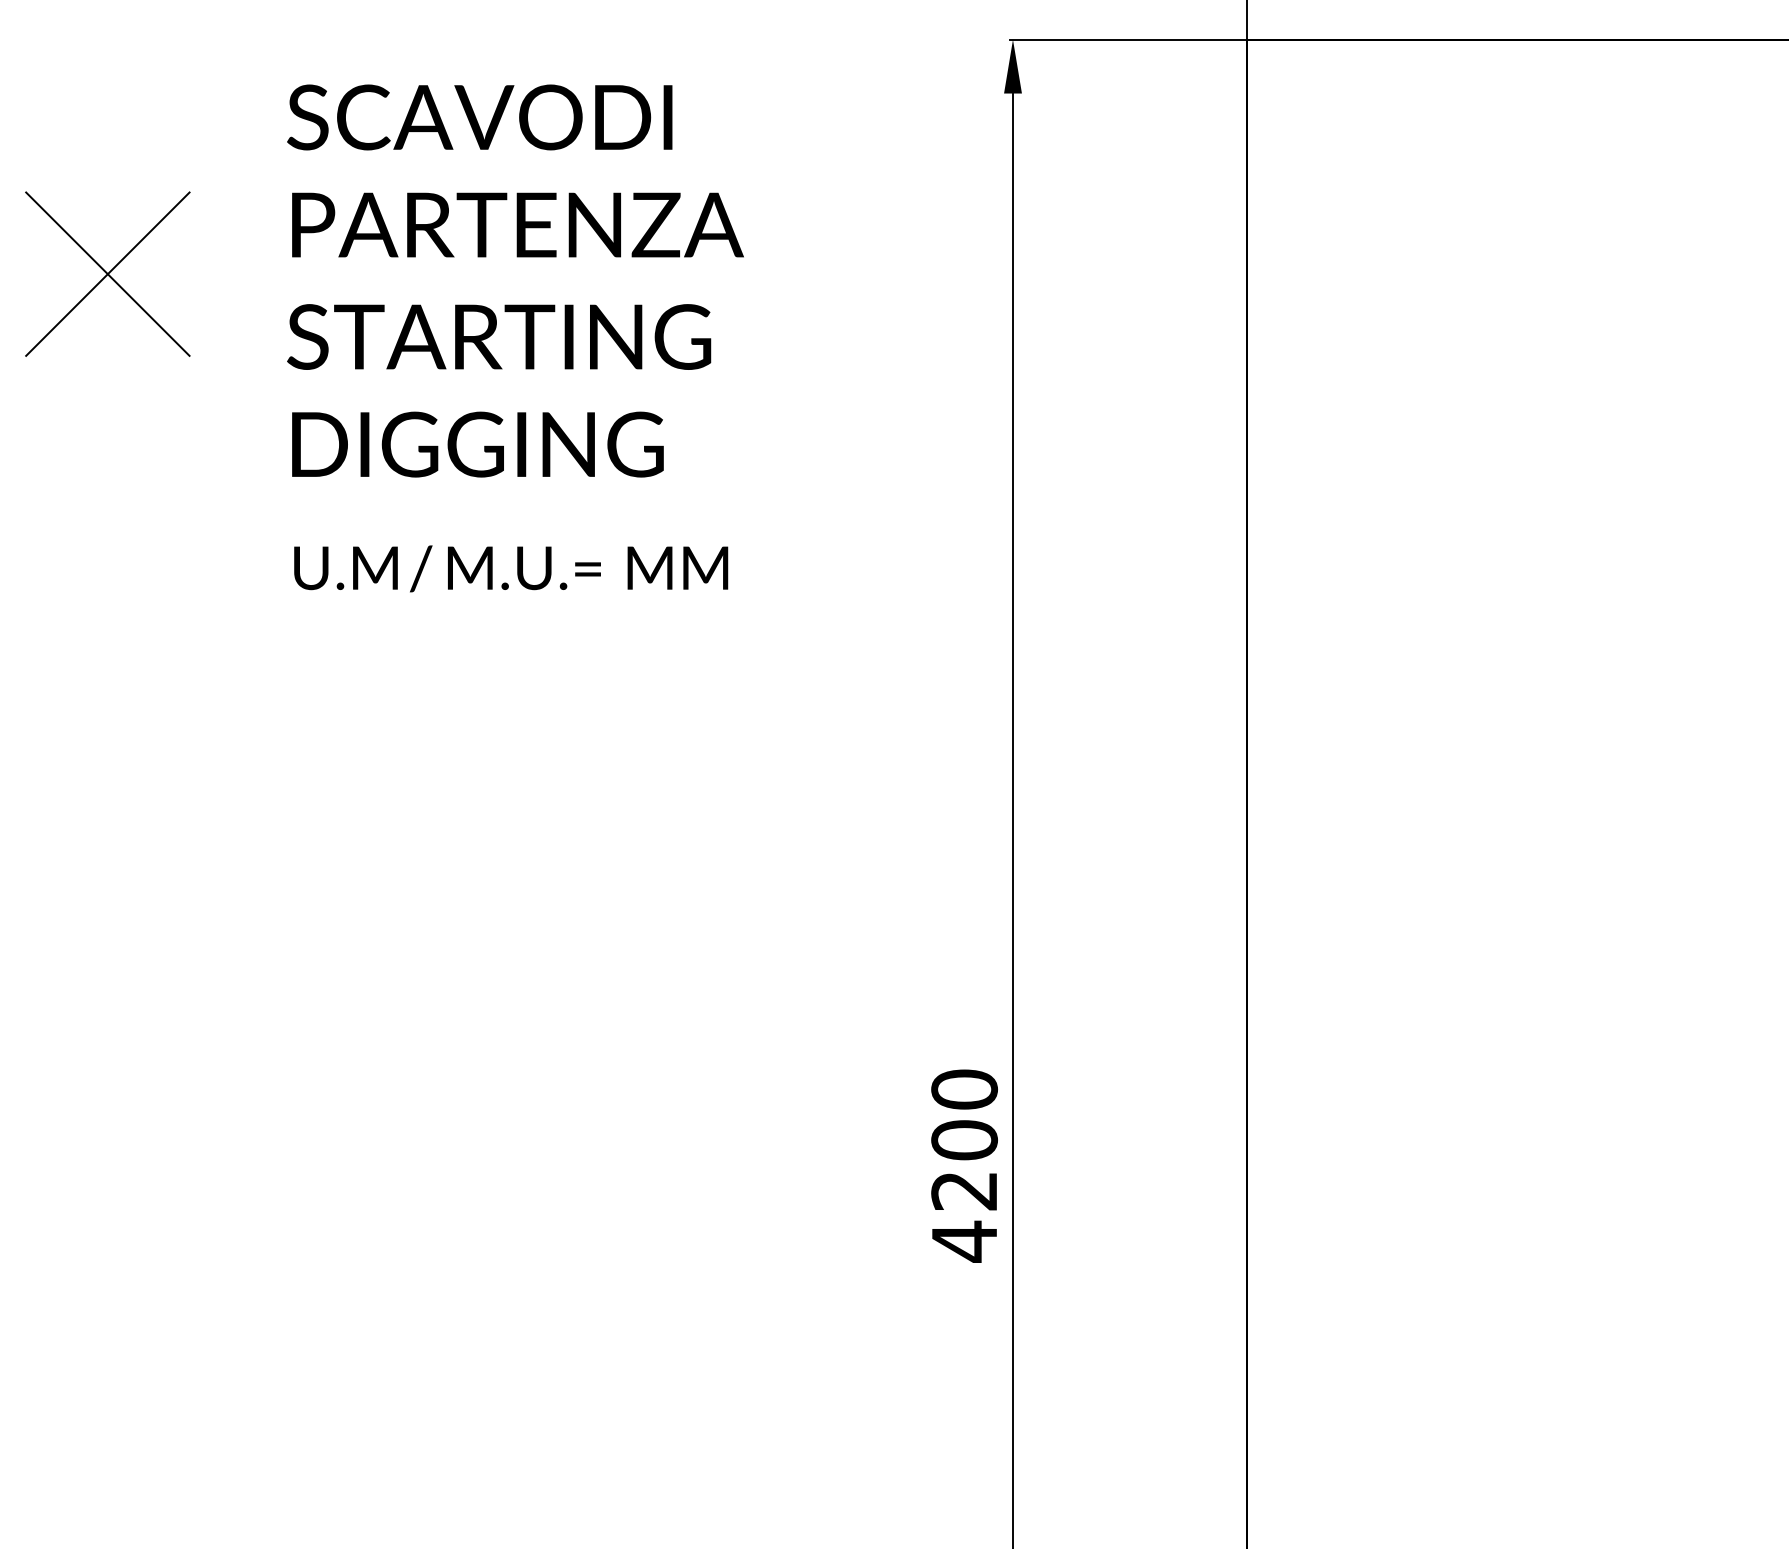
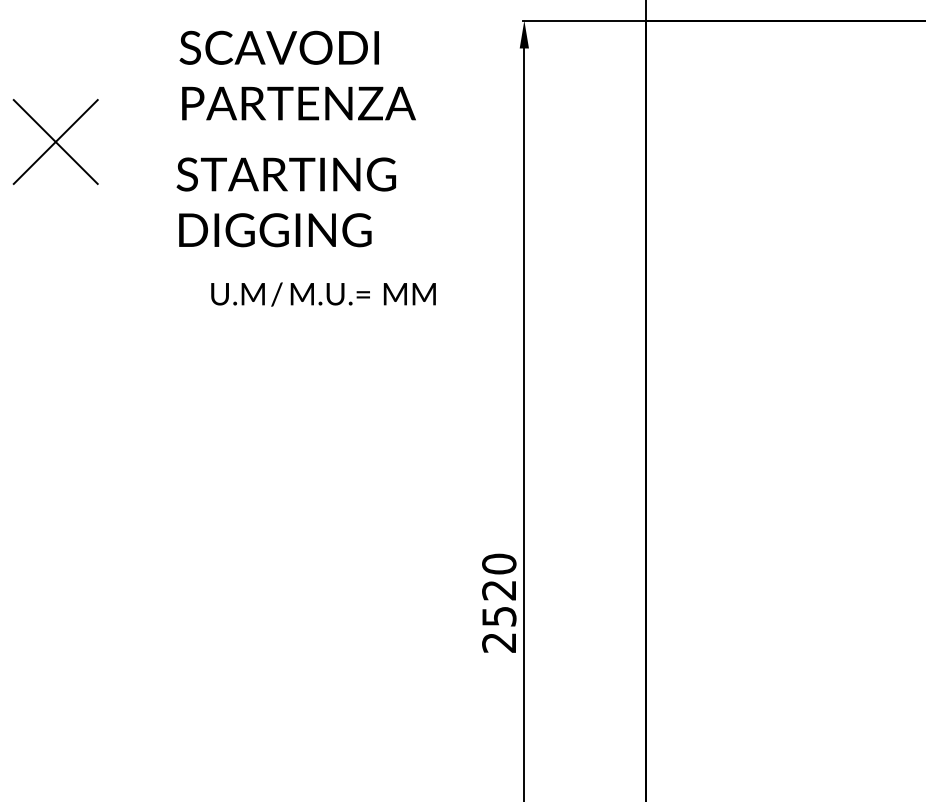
text: (514, 170) -> (297, 75), moved
text: (497, 391) -> (285, 202), moved
text: (511, 568) -> (323, 294), moved
text: (965, 1190) -> (499, 616), 4200 -> 2520

